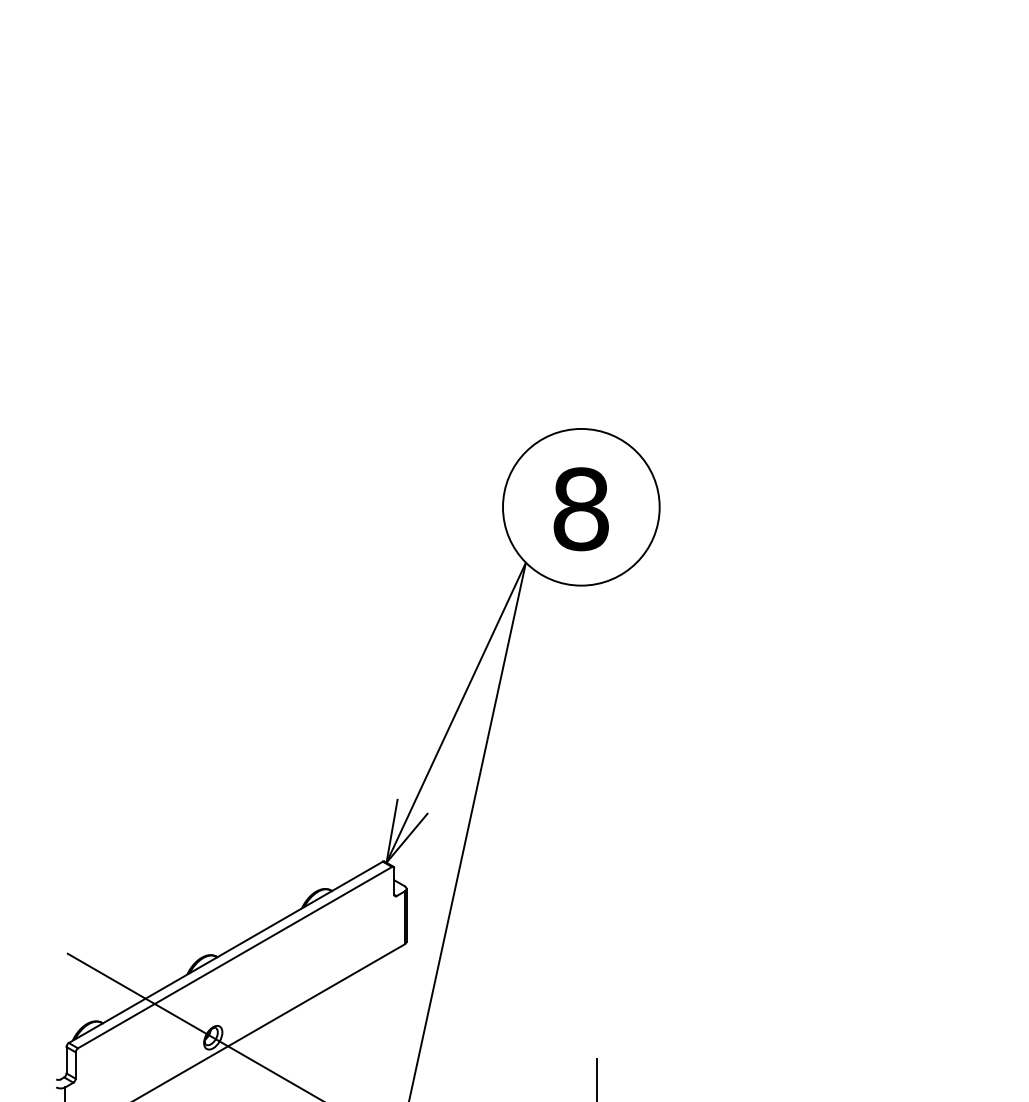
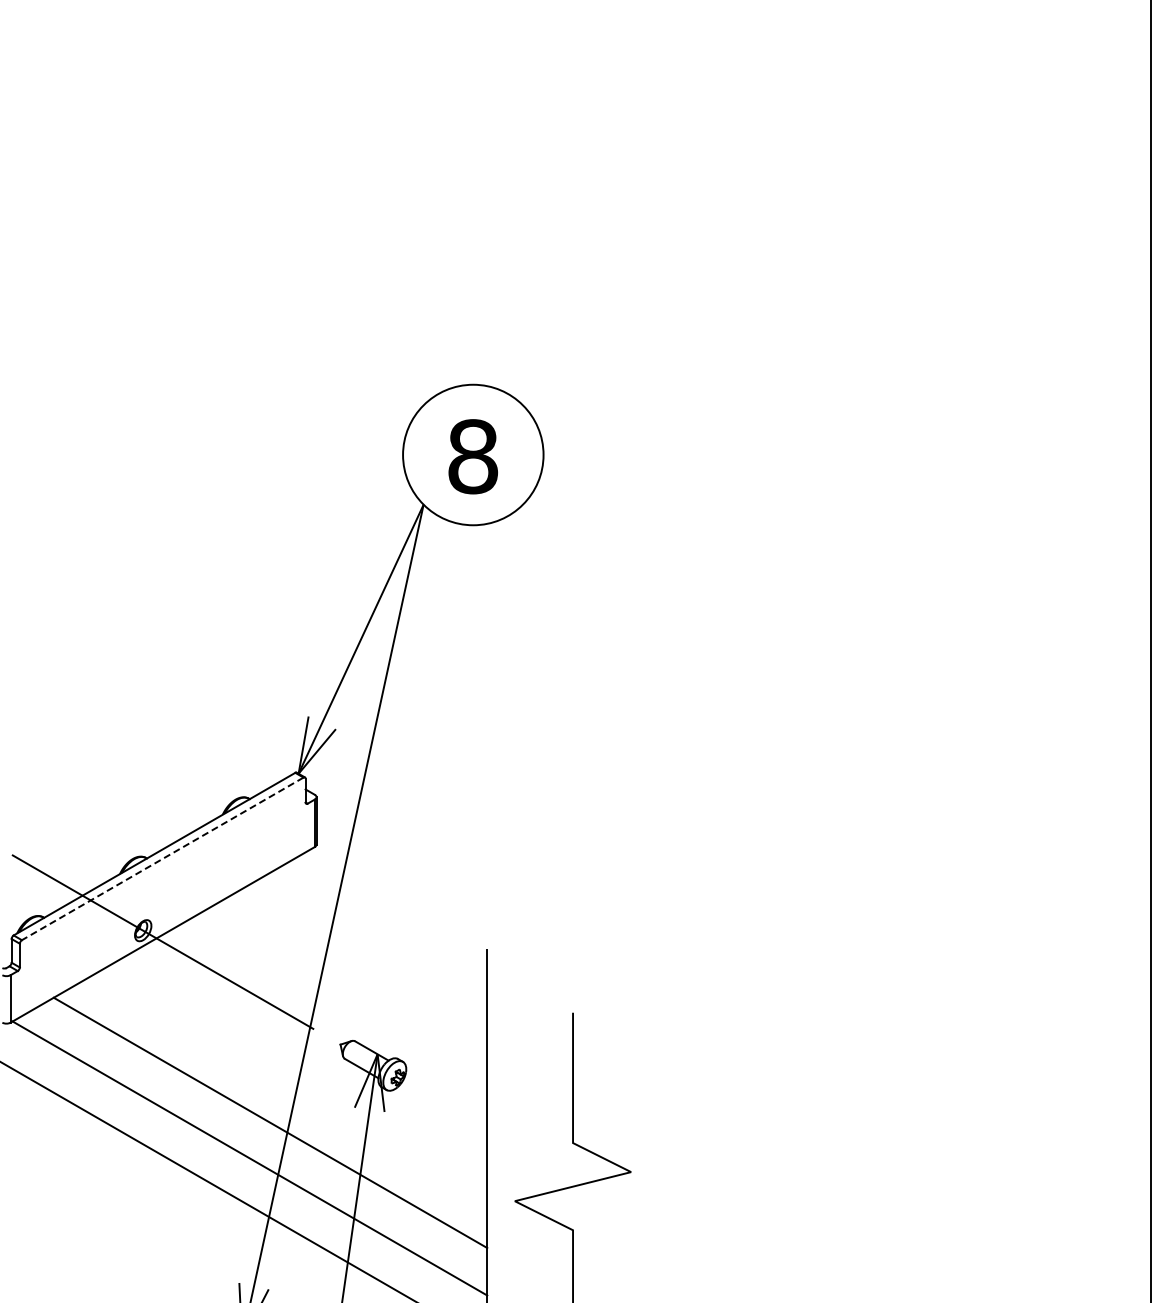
line: (234, 957) -> (162, 858), solid -> dashed

